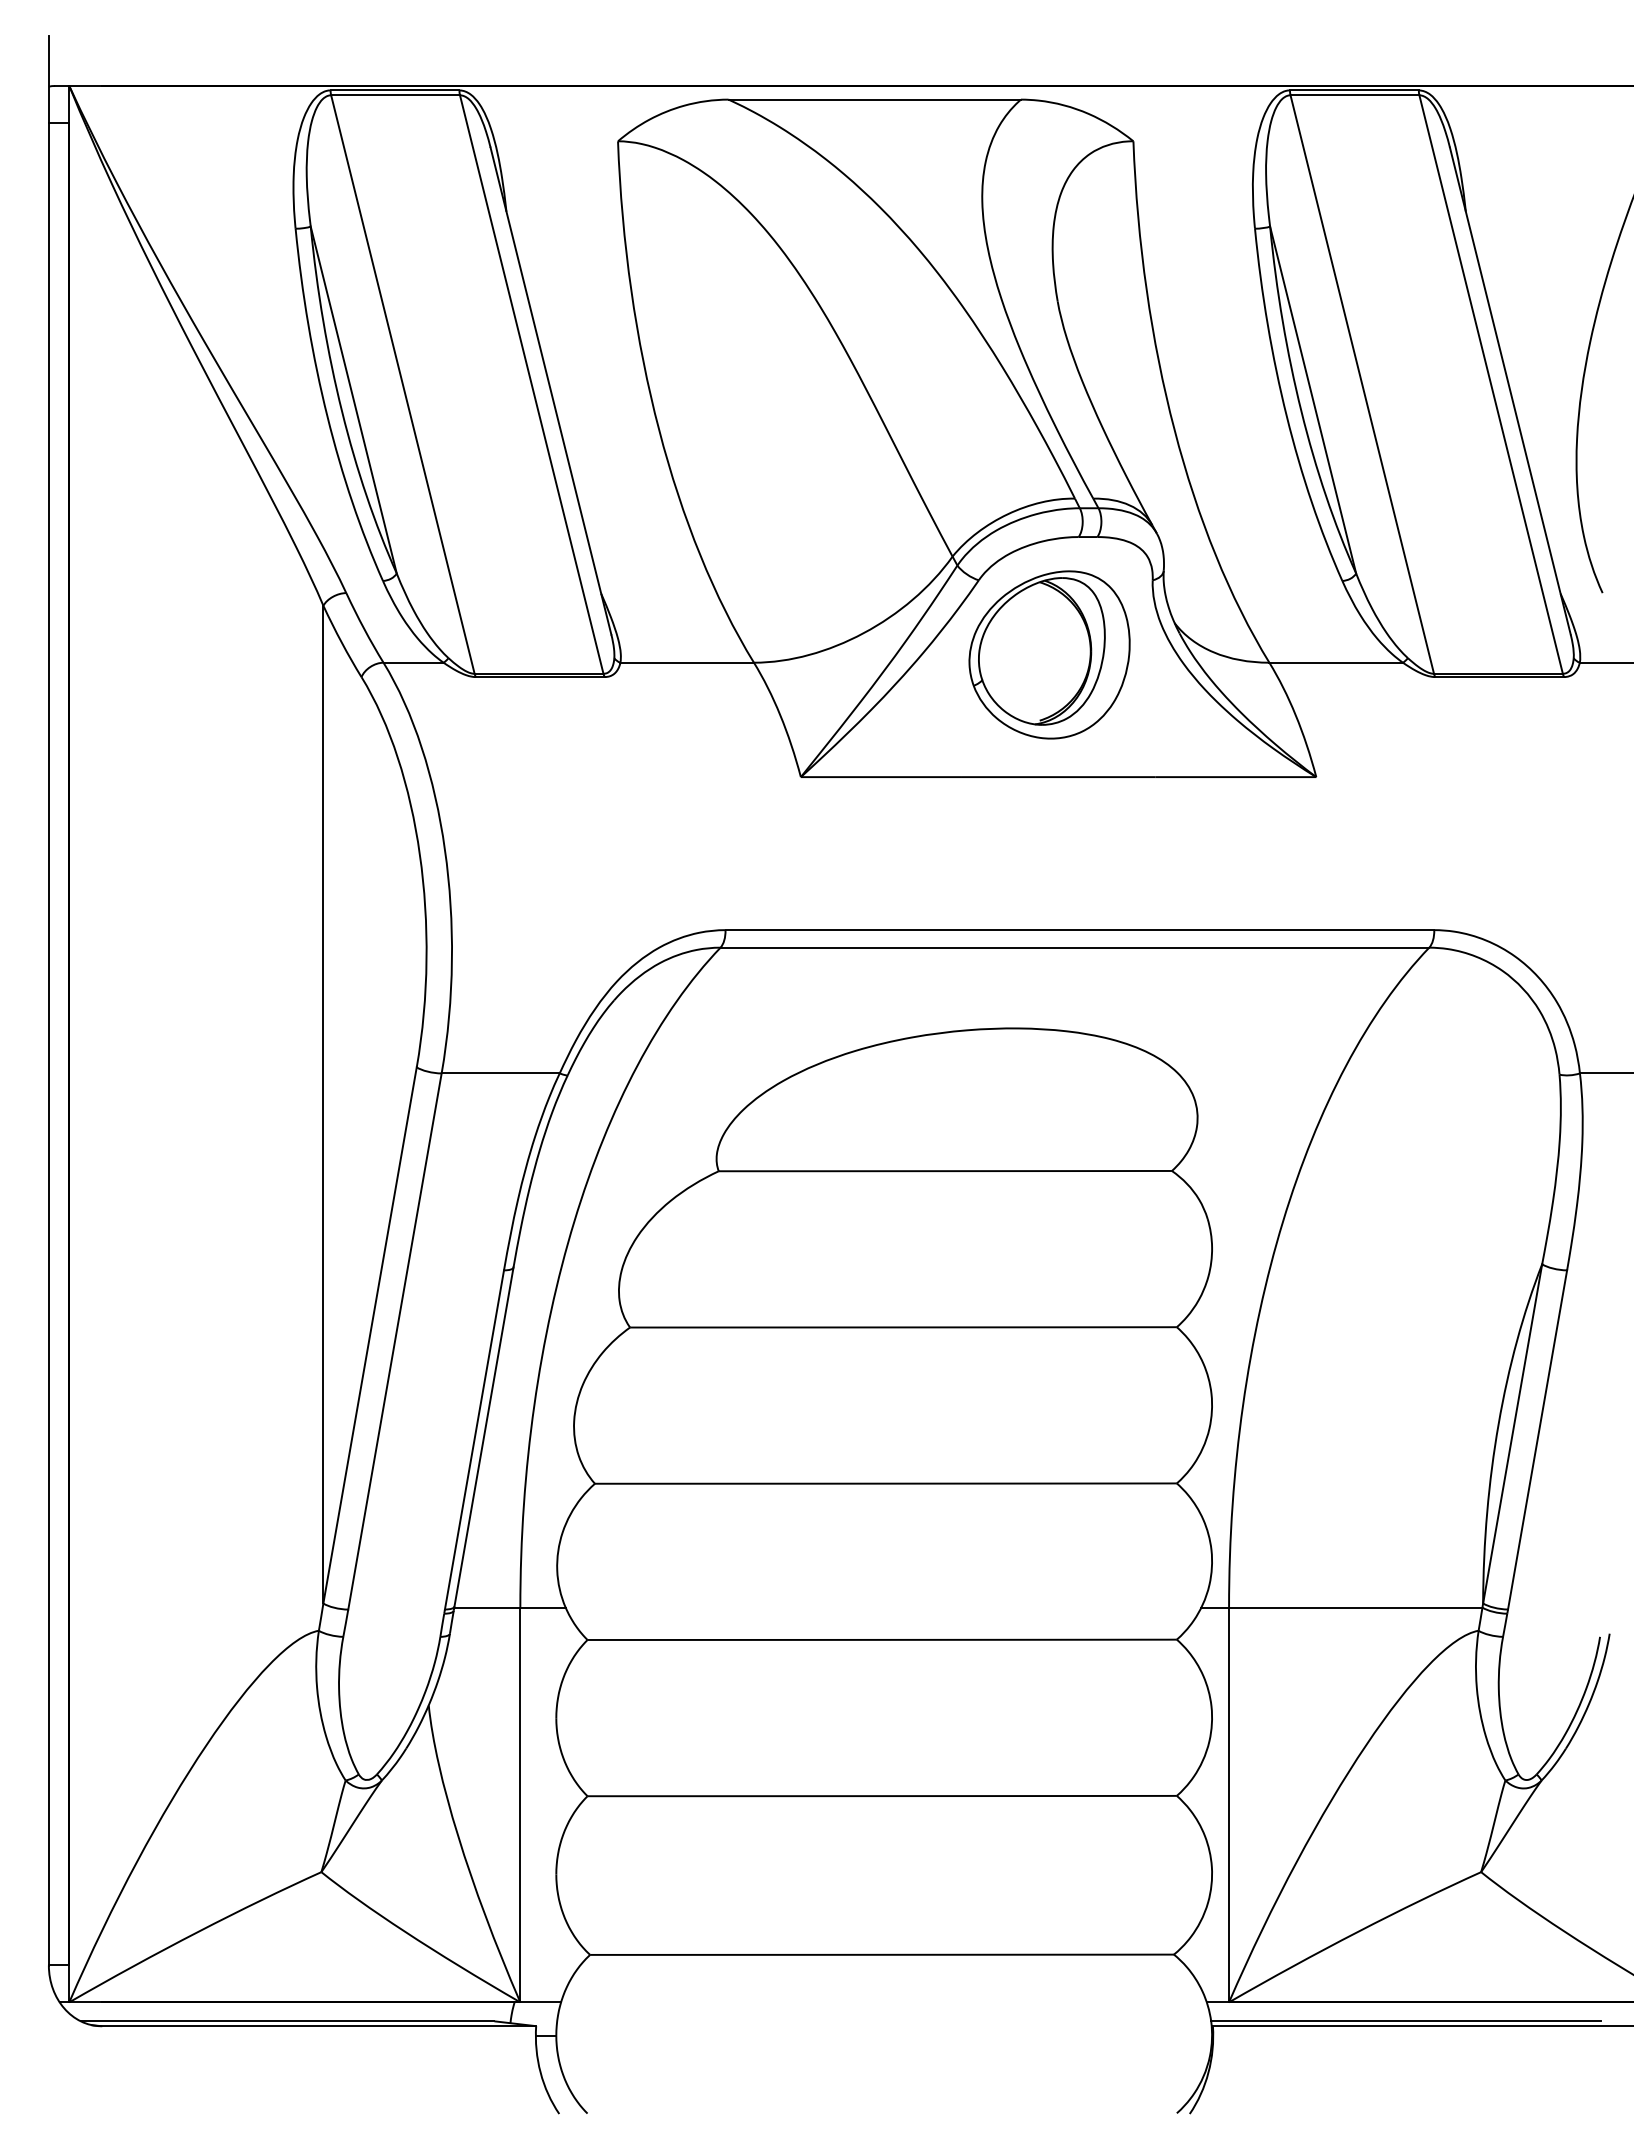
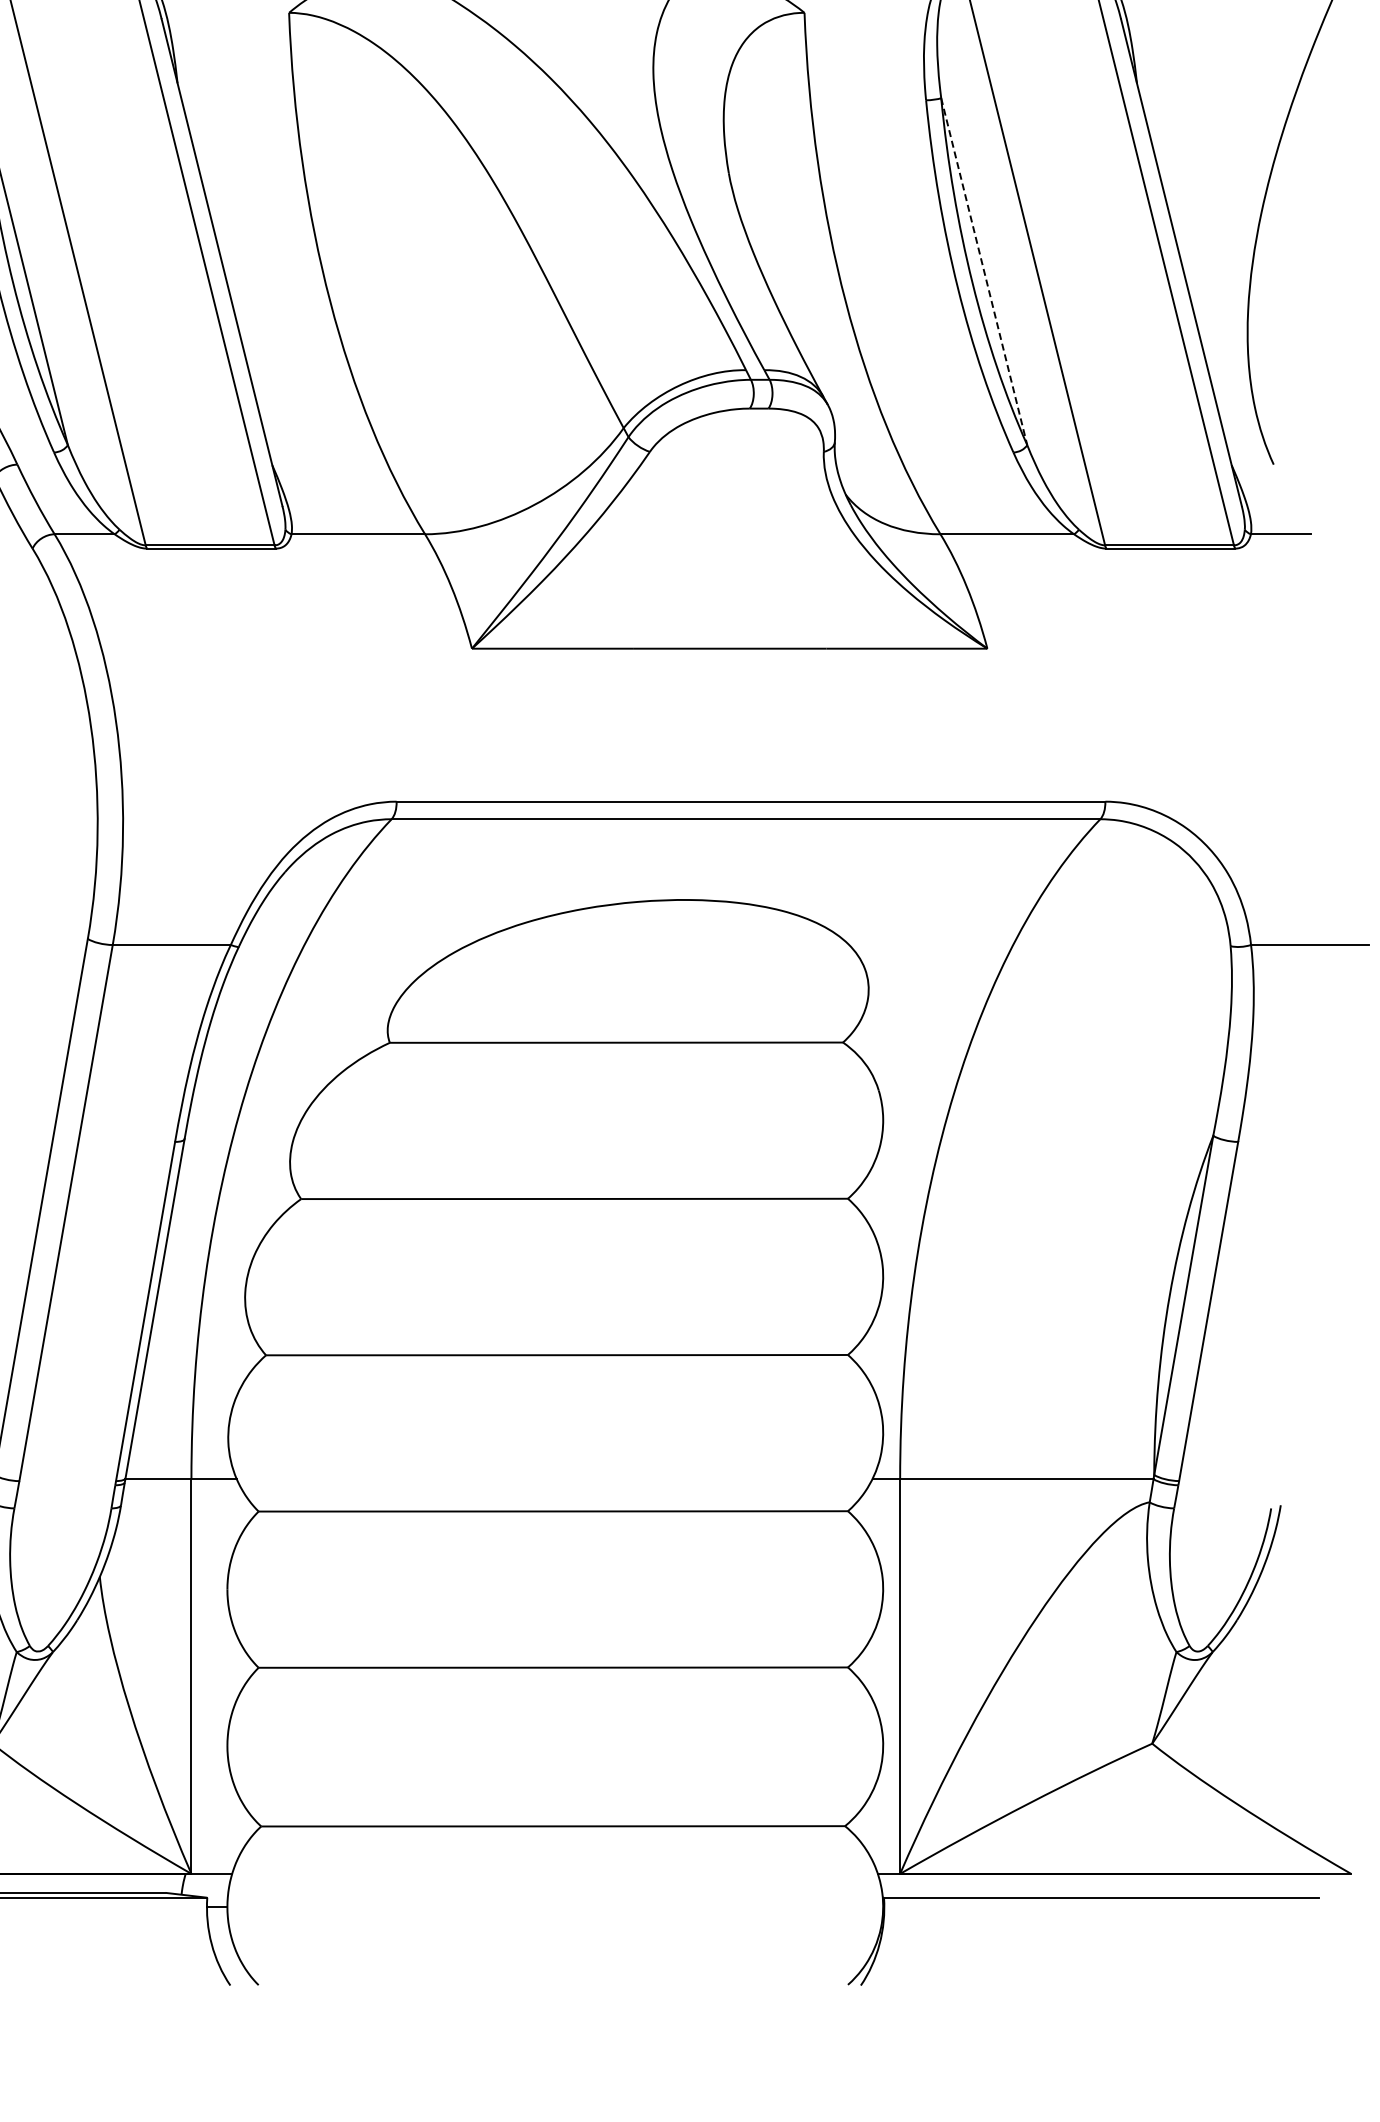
line: (1313, 400) -> (984, 272), solid -> dashed
part: (1049, 654) -> (720, 526), removed
line: (1406, 2021) -> (1077, 1893), removed

